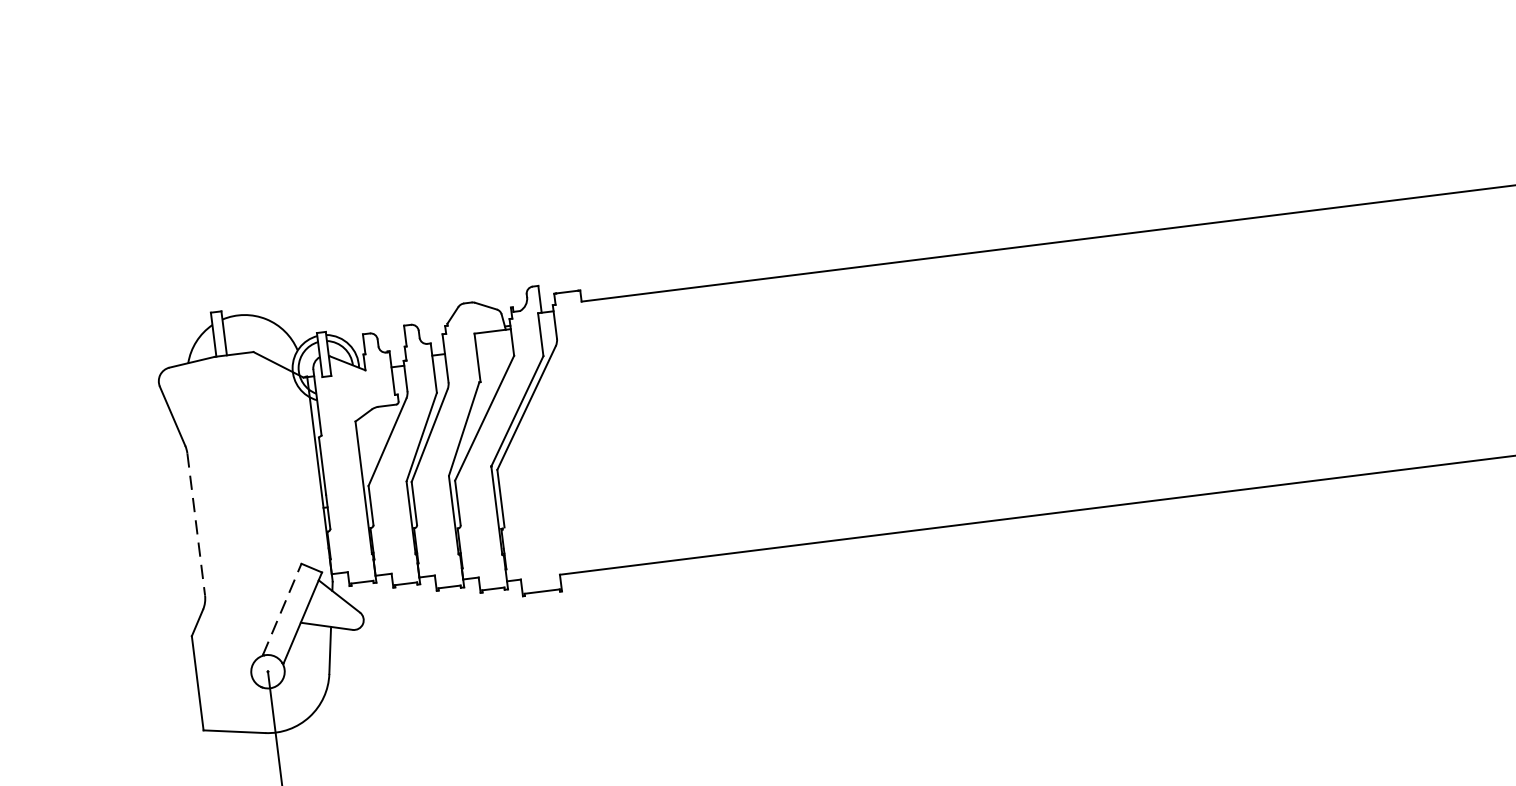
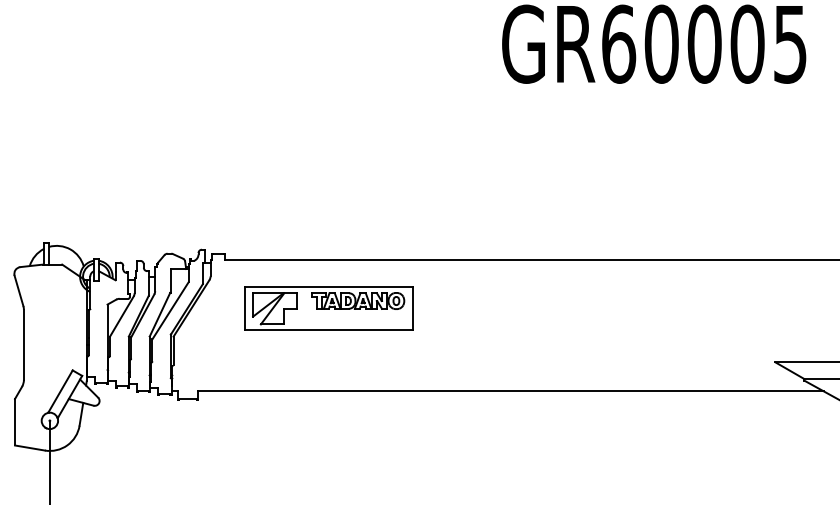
part: (803, 373) -> (328, 308), added
line: (195, 525) -> (23, 345), dashed -> solid
line: (281, 607) -> (60, 390), dashed -> solid

